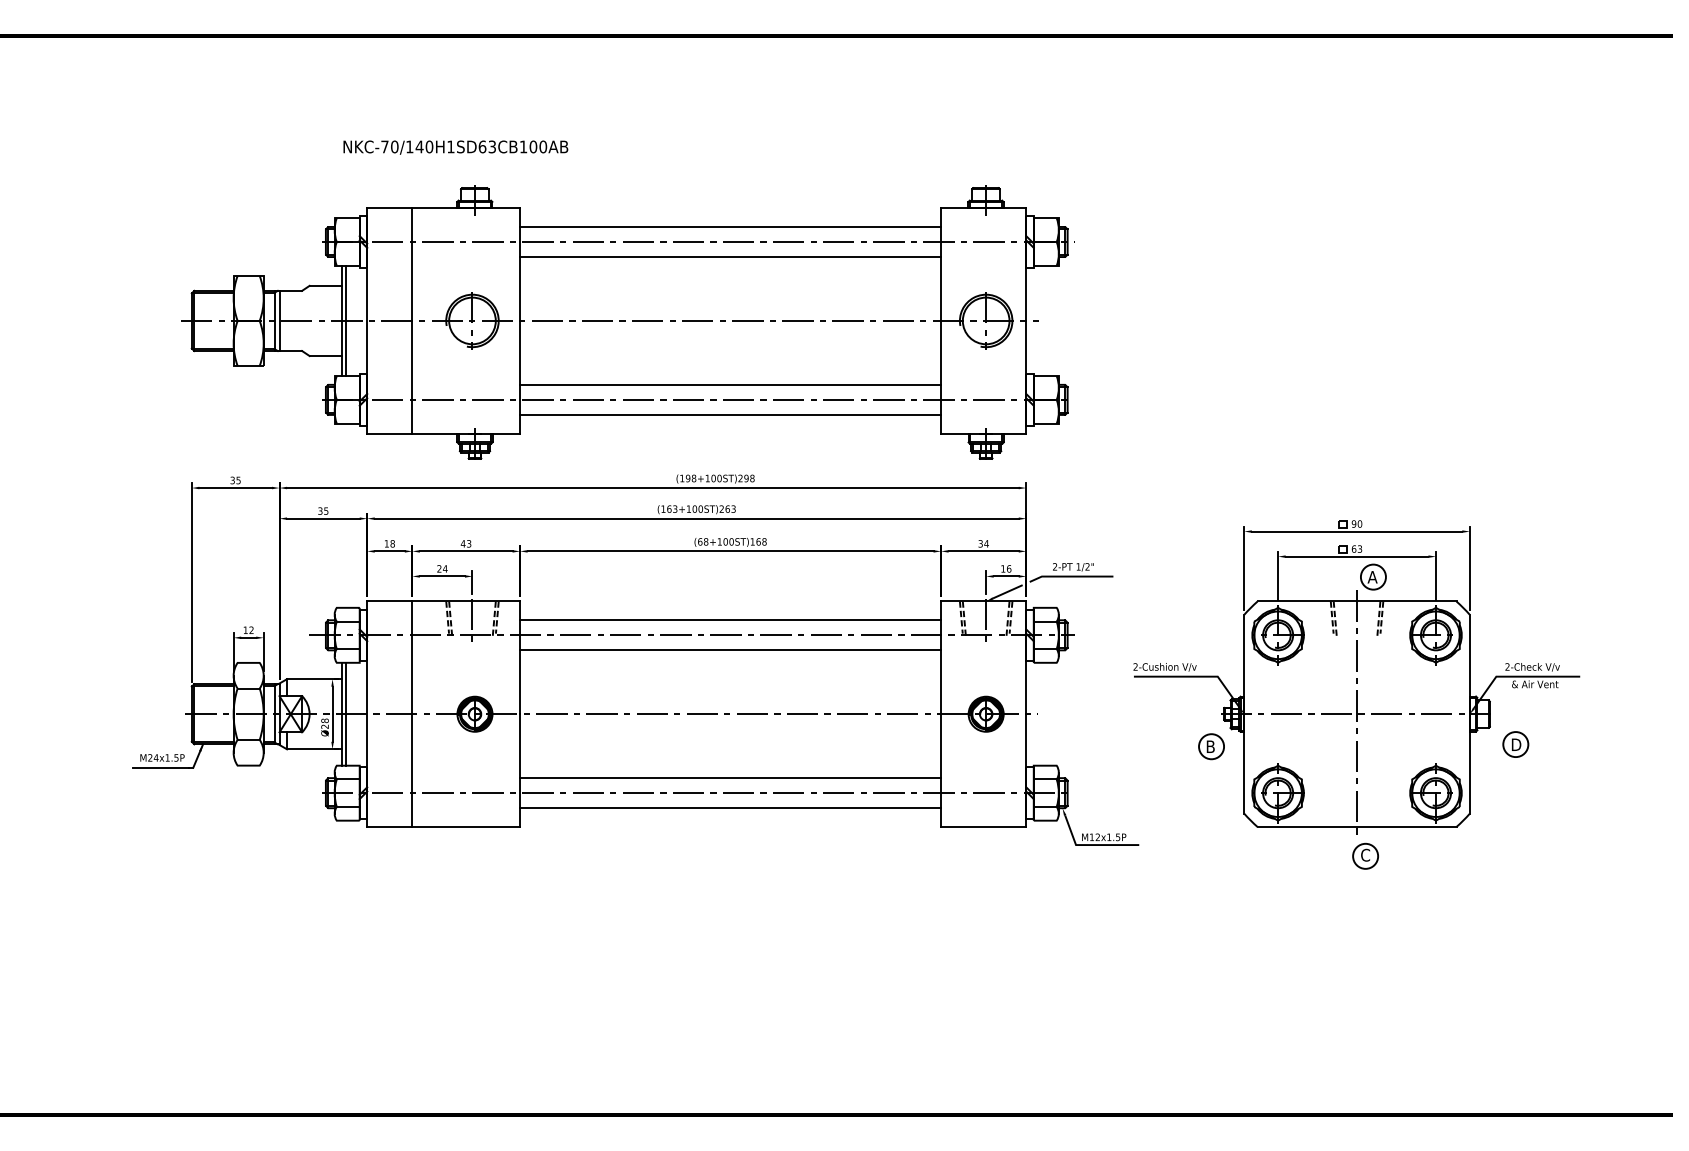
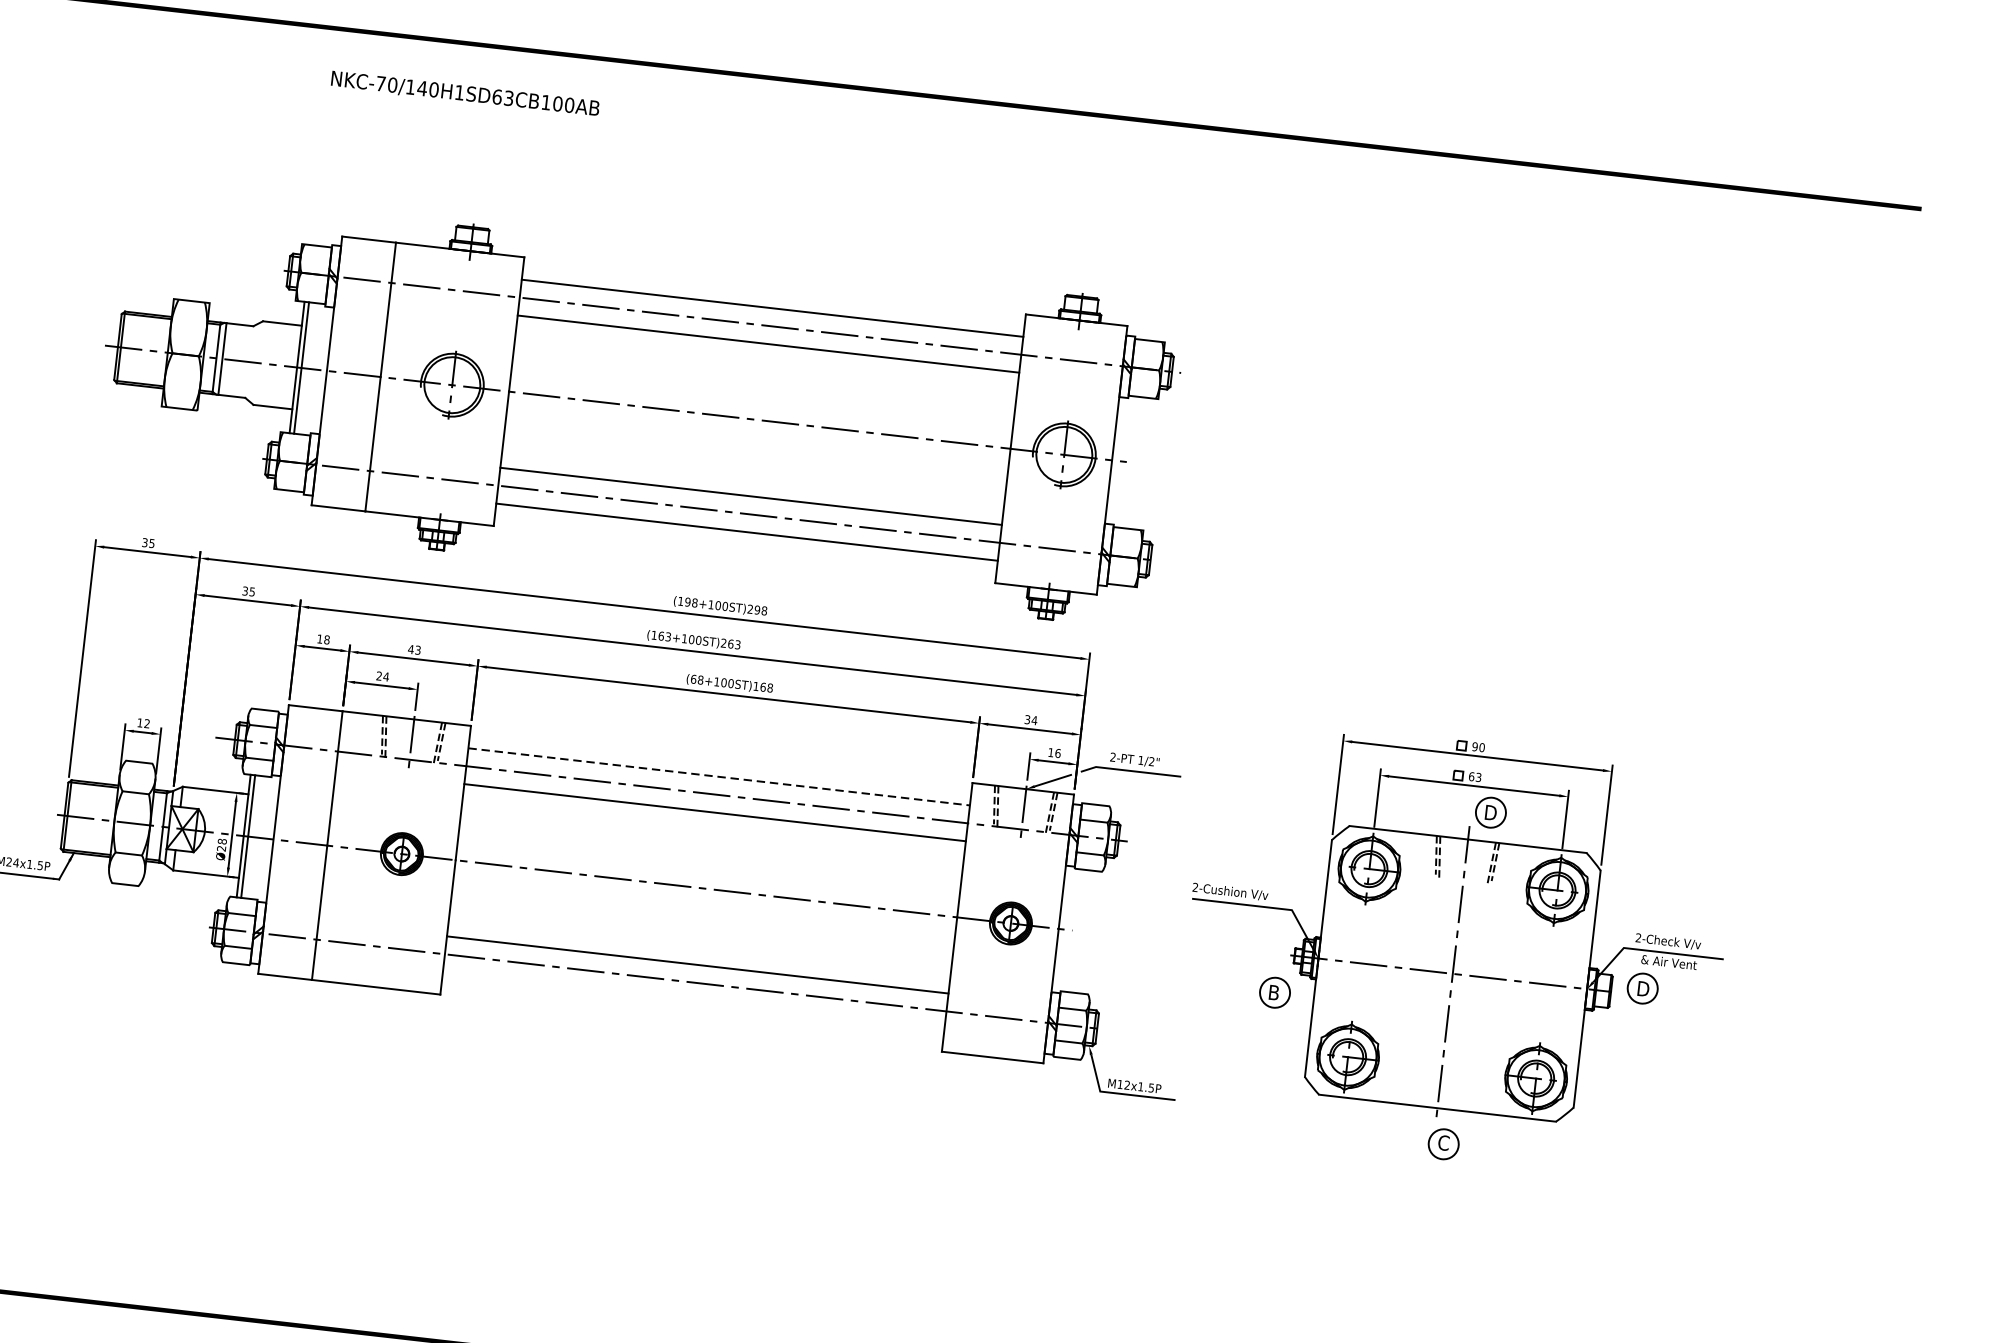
text: (455, 147) -> (465, 94), moved
text: (1372, 577) -> (1489, 813), A -> D
line: (731, 620) -> (720, 777), solid -> dashed
part: (1515, 744) -> (1642, 988), moved
line: (730, 808) -> (693, 1001), removed

